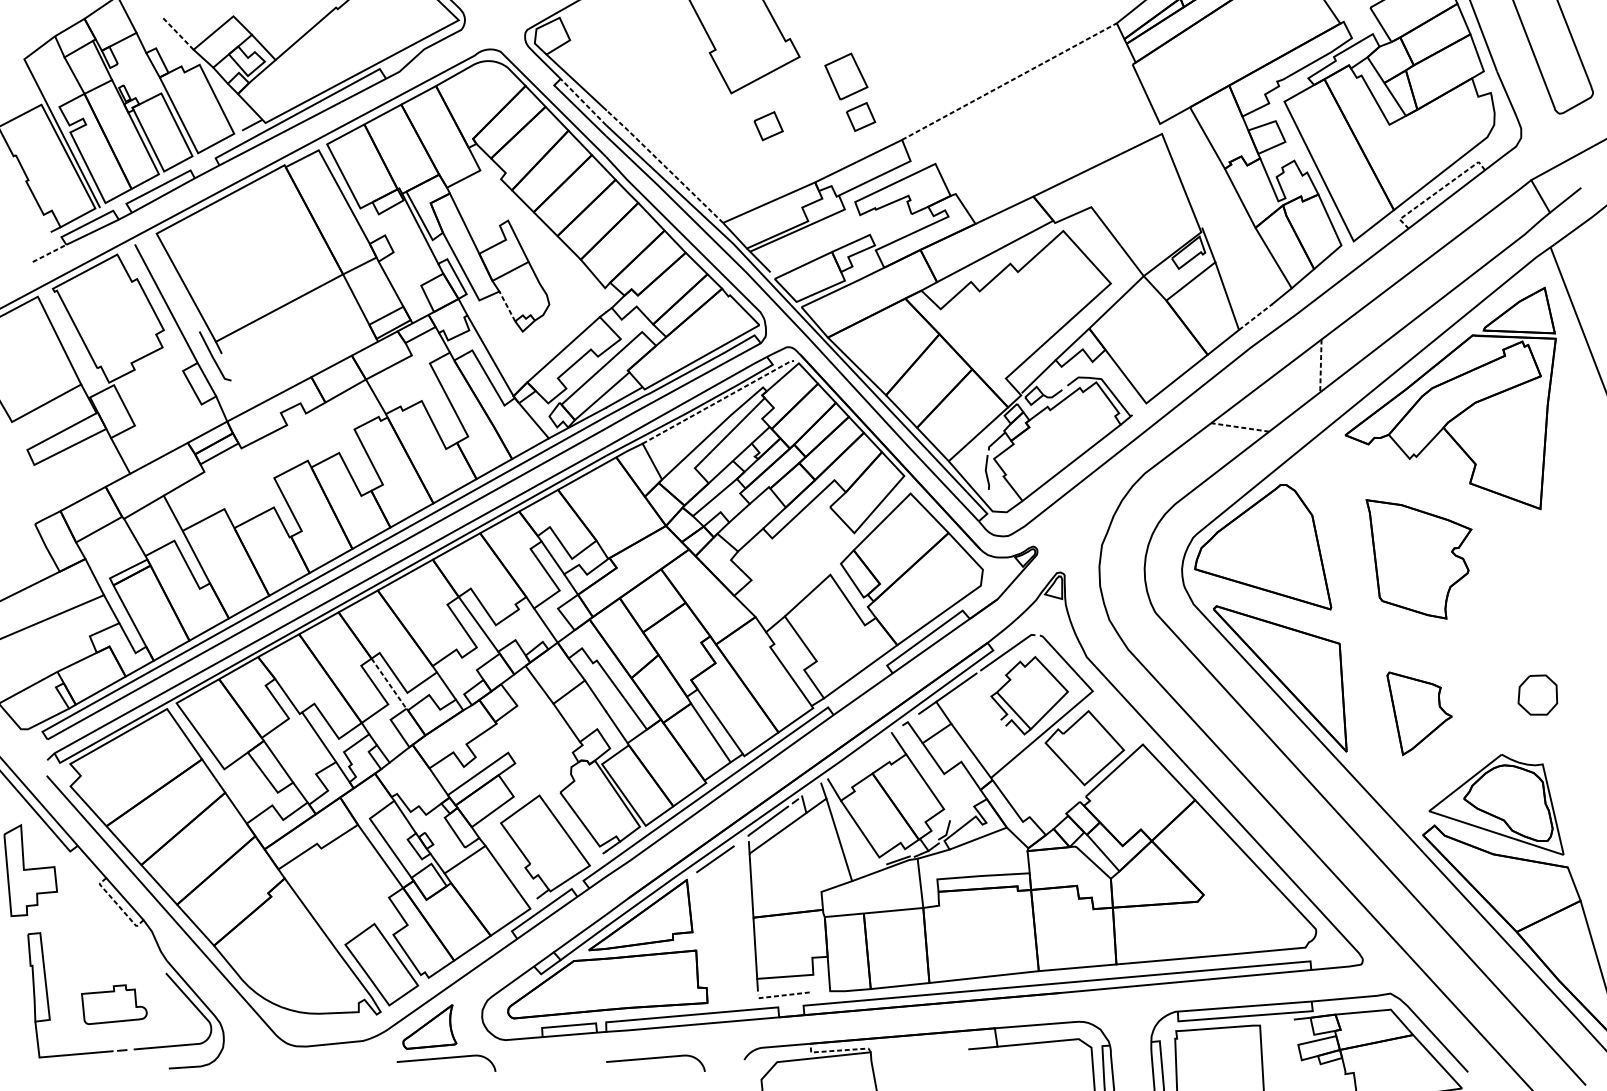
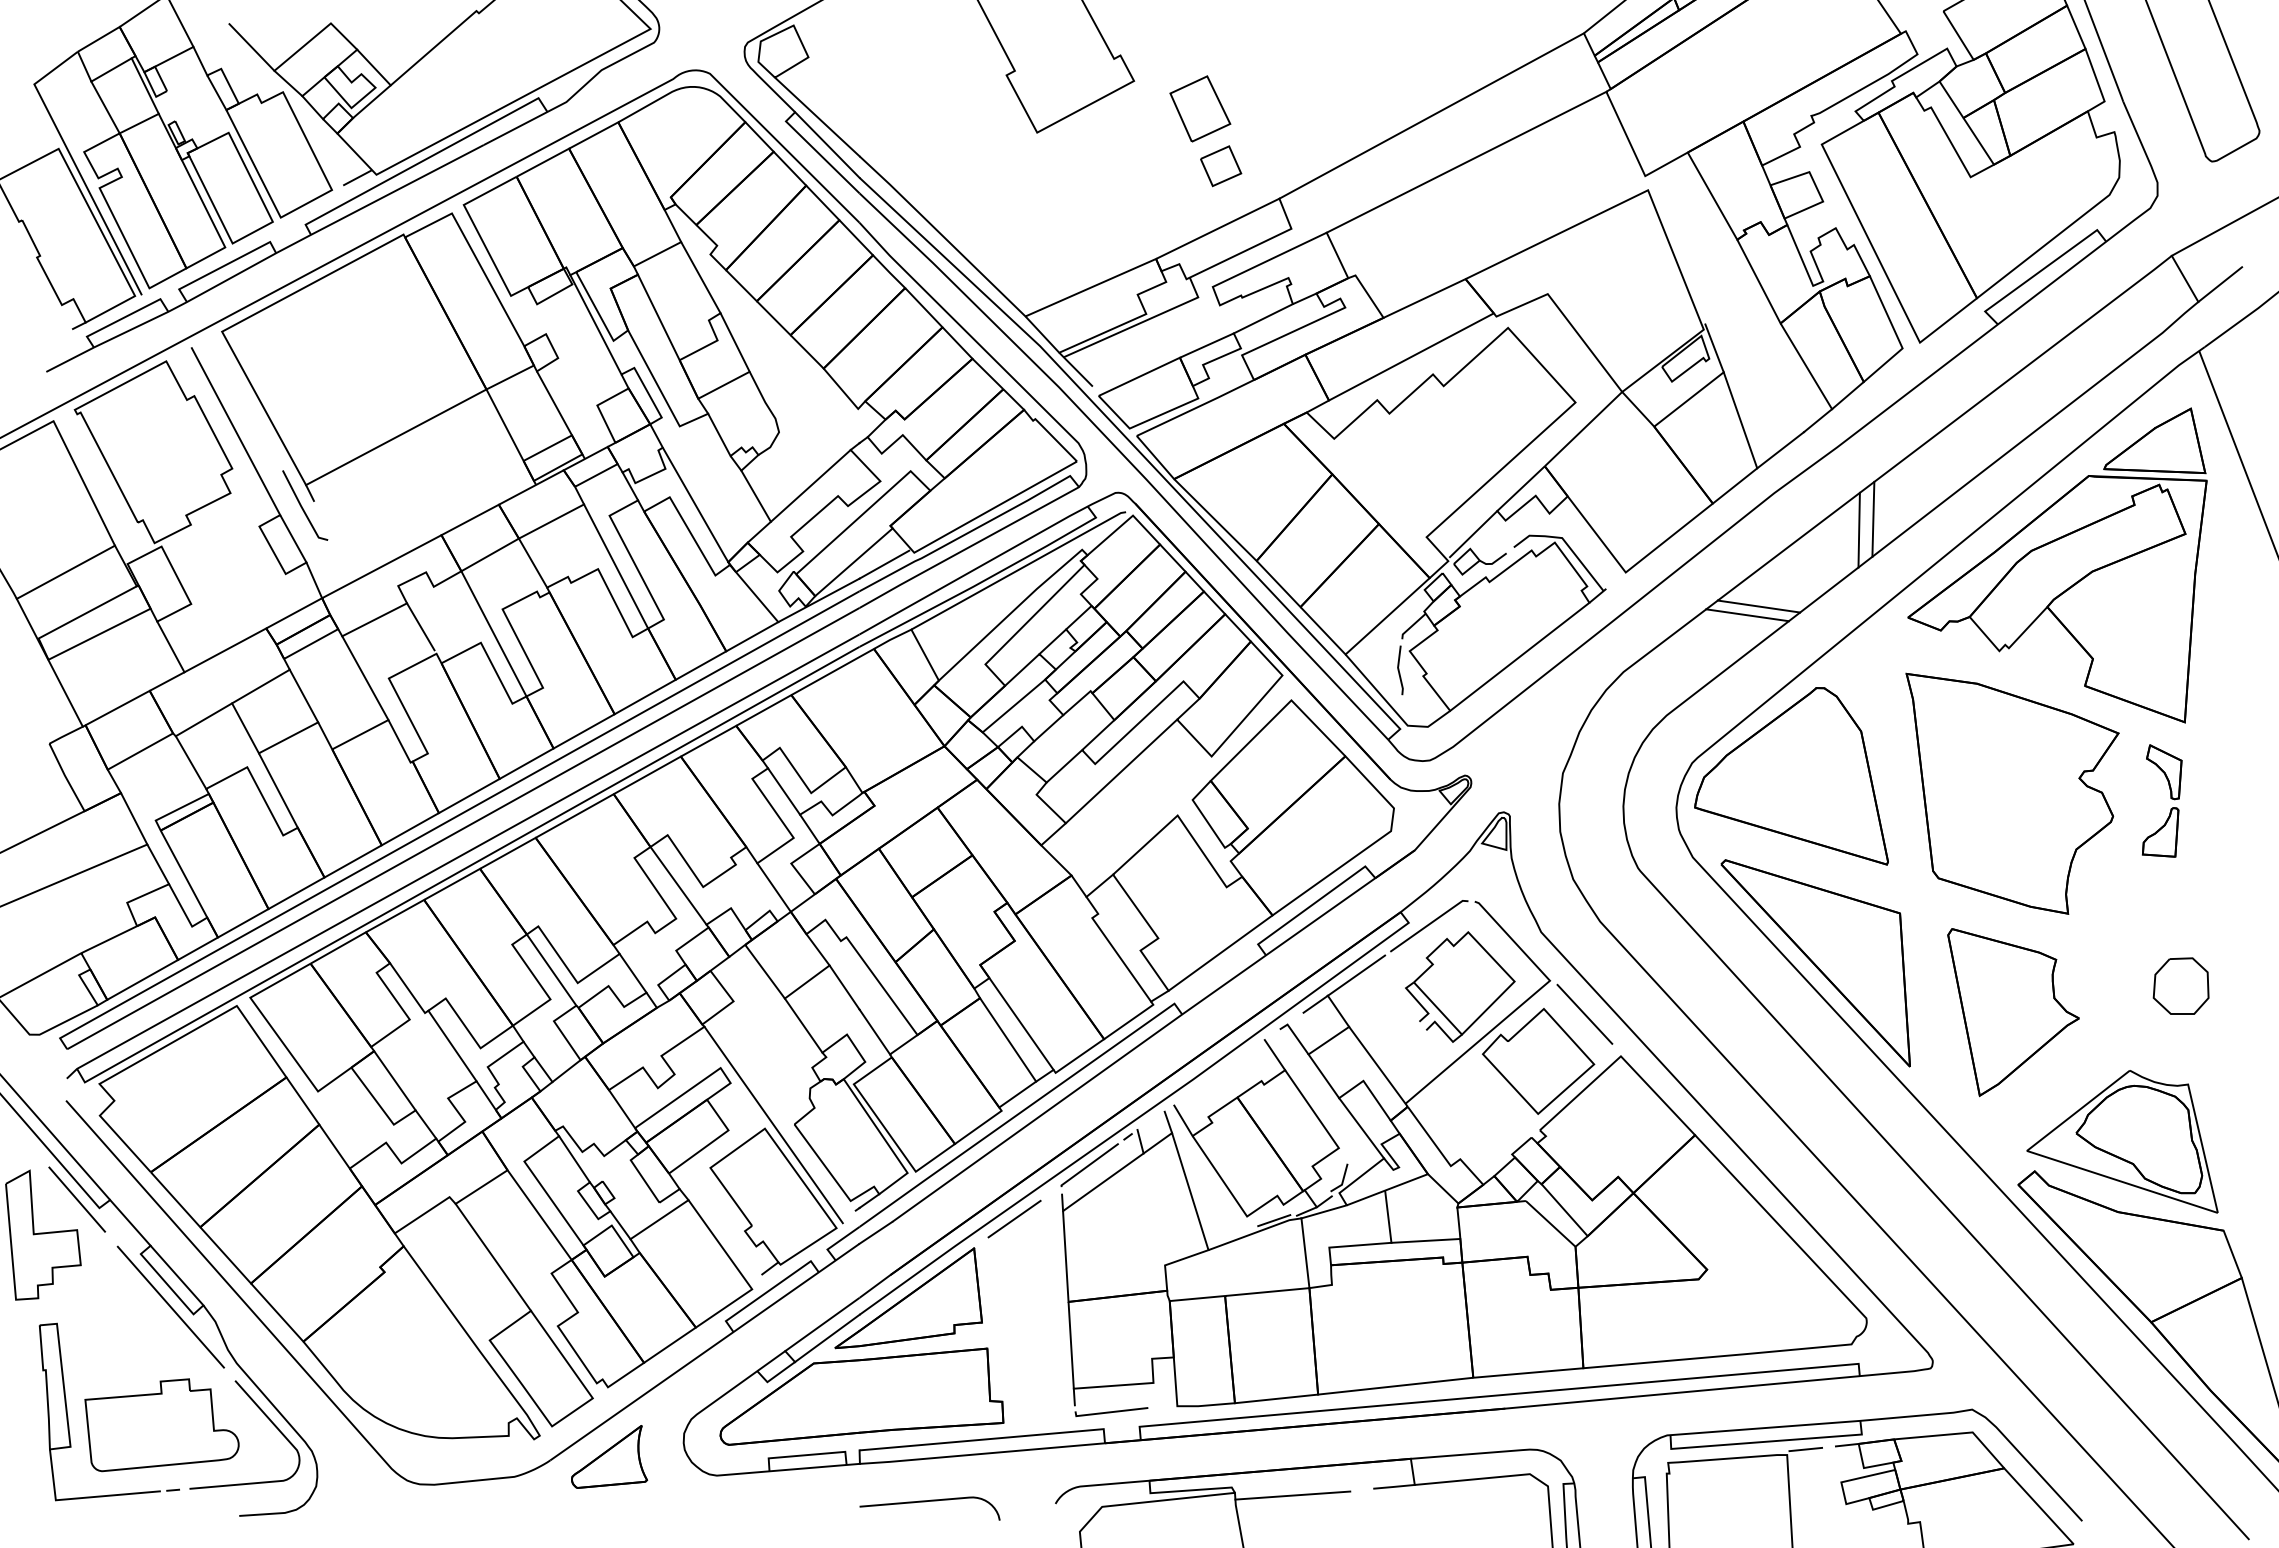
line: (177, 33) -> (251, 47), dashed -> solid
line: (1010, 81) -> (1432, 115), dashed -> solid
line: (583, 102) -> (827, 145), dashed -> solid
line: (1034, 113) -> (1466, 161), added
part: (768, 126) -> (1090, 179), removed
line: (664, 165) -> (942, 235), dashed -> solid
line: (1438, 191) -> (2039, 272), dashed -> solid
line: (494, 195) -> (700, 277), added
line: (890, 224) -> (1262, 318), added
line: (49, 253) -> (70, 359), dashed -> solid
line: (507, 306) -> (719, 434), dashed -> solid
line: (1255, 317) -> (1780, 450), dashed -> solid
line: (532, 349) -> (755, 495), added
line: (1320, 366) -> (1873, 519), dashed -> solid
line: (1310, 373) -> (1858, 529), added
line: (434, 399) -> (616, 566), added
line: (718, 401) -> (1019, 569), dashed -> solid
line: (1239, 427) -> (1758, 606), dashed -> solid
line: (1232, 433) -> (1747, 615), added
line: (296, 441) -> (420, 626), added
line: (348, 446) -> (493, 633), added
line: (35, 466) -> (49, 662), added
line: (257, 478) -> (365, 678), added
line: (214, 490) -> (303, 695), added
line: (790, 543) -> (1121, 771), added
part: (1418, 559) -> (2012, 793), size x1.43
part: (1530, 562) -> (2170, 798), added
line: (388, 684) -> (551, 970), dashed -> solid
part: (1419, 713) -> (2013, 1012), size x1.43
line: (1117, 714) -> (1584, 1013), added
line: (545, 792) -> (773, 1124), added
line: (960, 795) -> (1361, 1128), added
line: (54, 845) -> (77, 1199), added
line: (979, 857) -> (1388, 1216), added
line: (348, 885) -> (493, 1256), added
line: (118, 905) -> (167, 1284), dashed -> solid
line: (120, 920) -> (170, 1306), added
line: (781, 995) -> (1108, 1412), dashed -> solid
part: (114, 1004) -> (161, 1425), size x1.67
line: (1273, 1021) -> (1805, 1449), added
line: (838, 1050) -> (1188, 1490), dashed -> solid
line: (911, 1054) -> (1292, 1495), added
curve: (443, 1059) -> (629, 1502), removed

